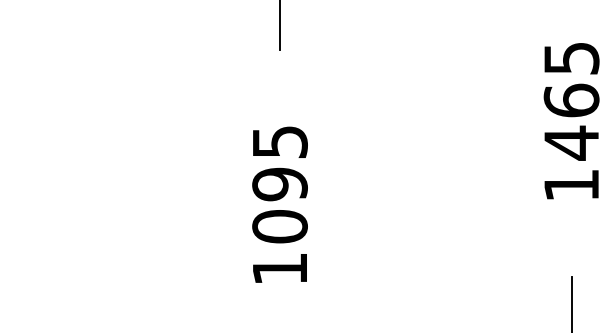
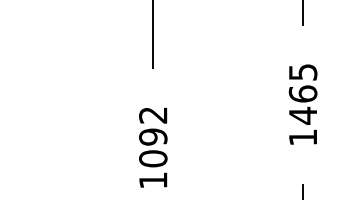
text: (280, 142) -> (153, 115), 1095 -> 1092

